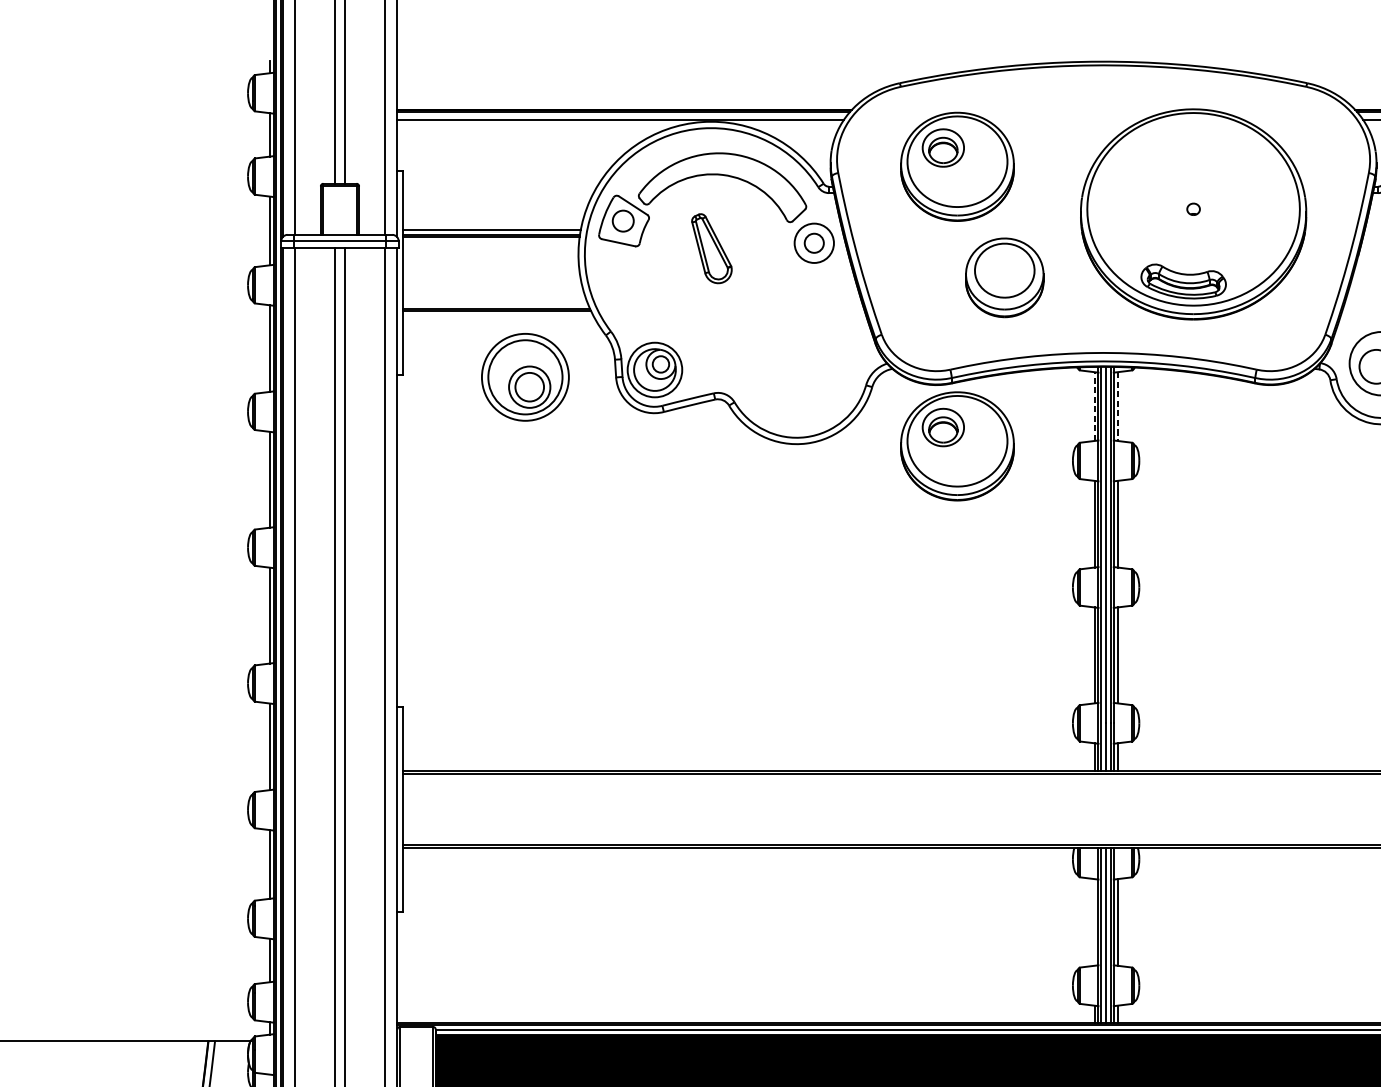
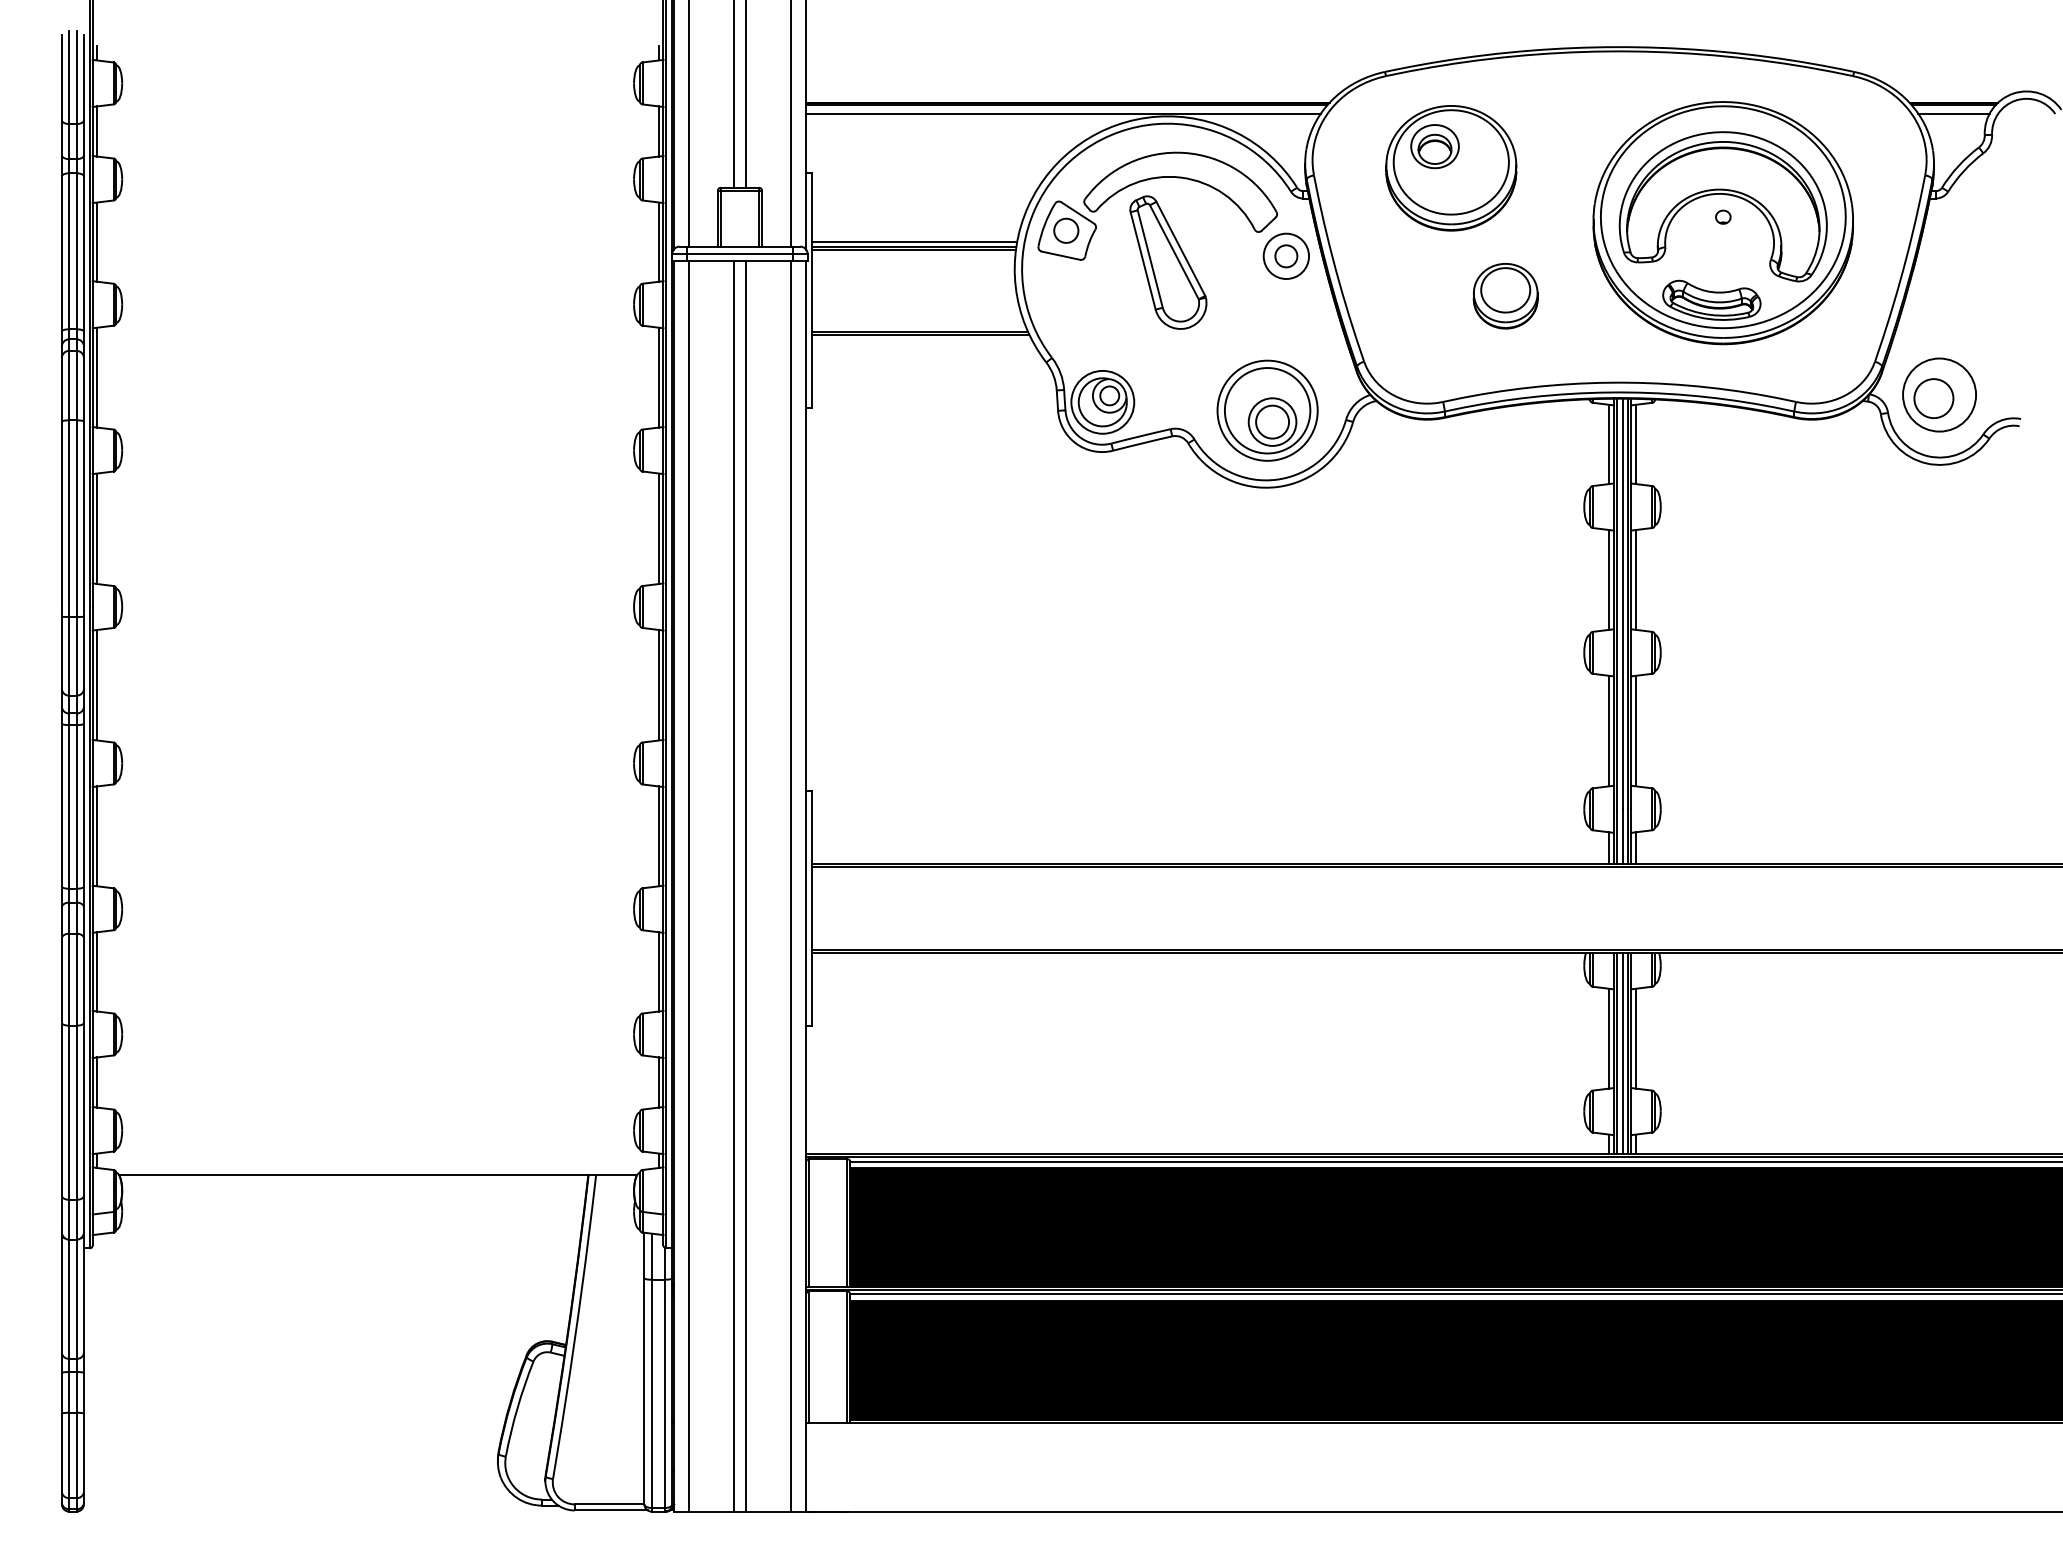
part: (1195, 190) -> (1725, 195), added
part: (711, 248) -> (1168, 262), size x1.67
part: (1004, 278) -> (1505, 296), size x0.71
part: (525, 377) -> (1267, 410), moved
line: (1094, 406) -> (1609, 444), dashed -> solid
line: (1117, 406) -> (1635, 444), dashed -> solid
part: (957, 446) -> (1451, 490), removed
line: (1094, 922) -> (1609, 1038), added

